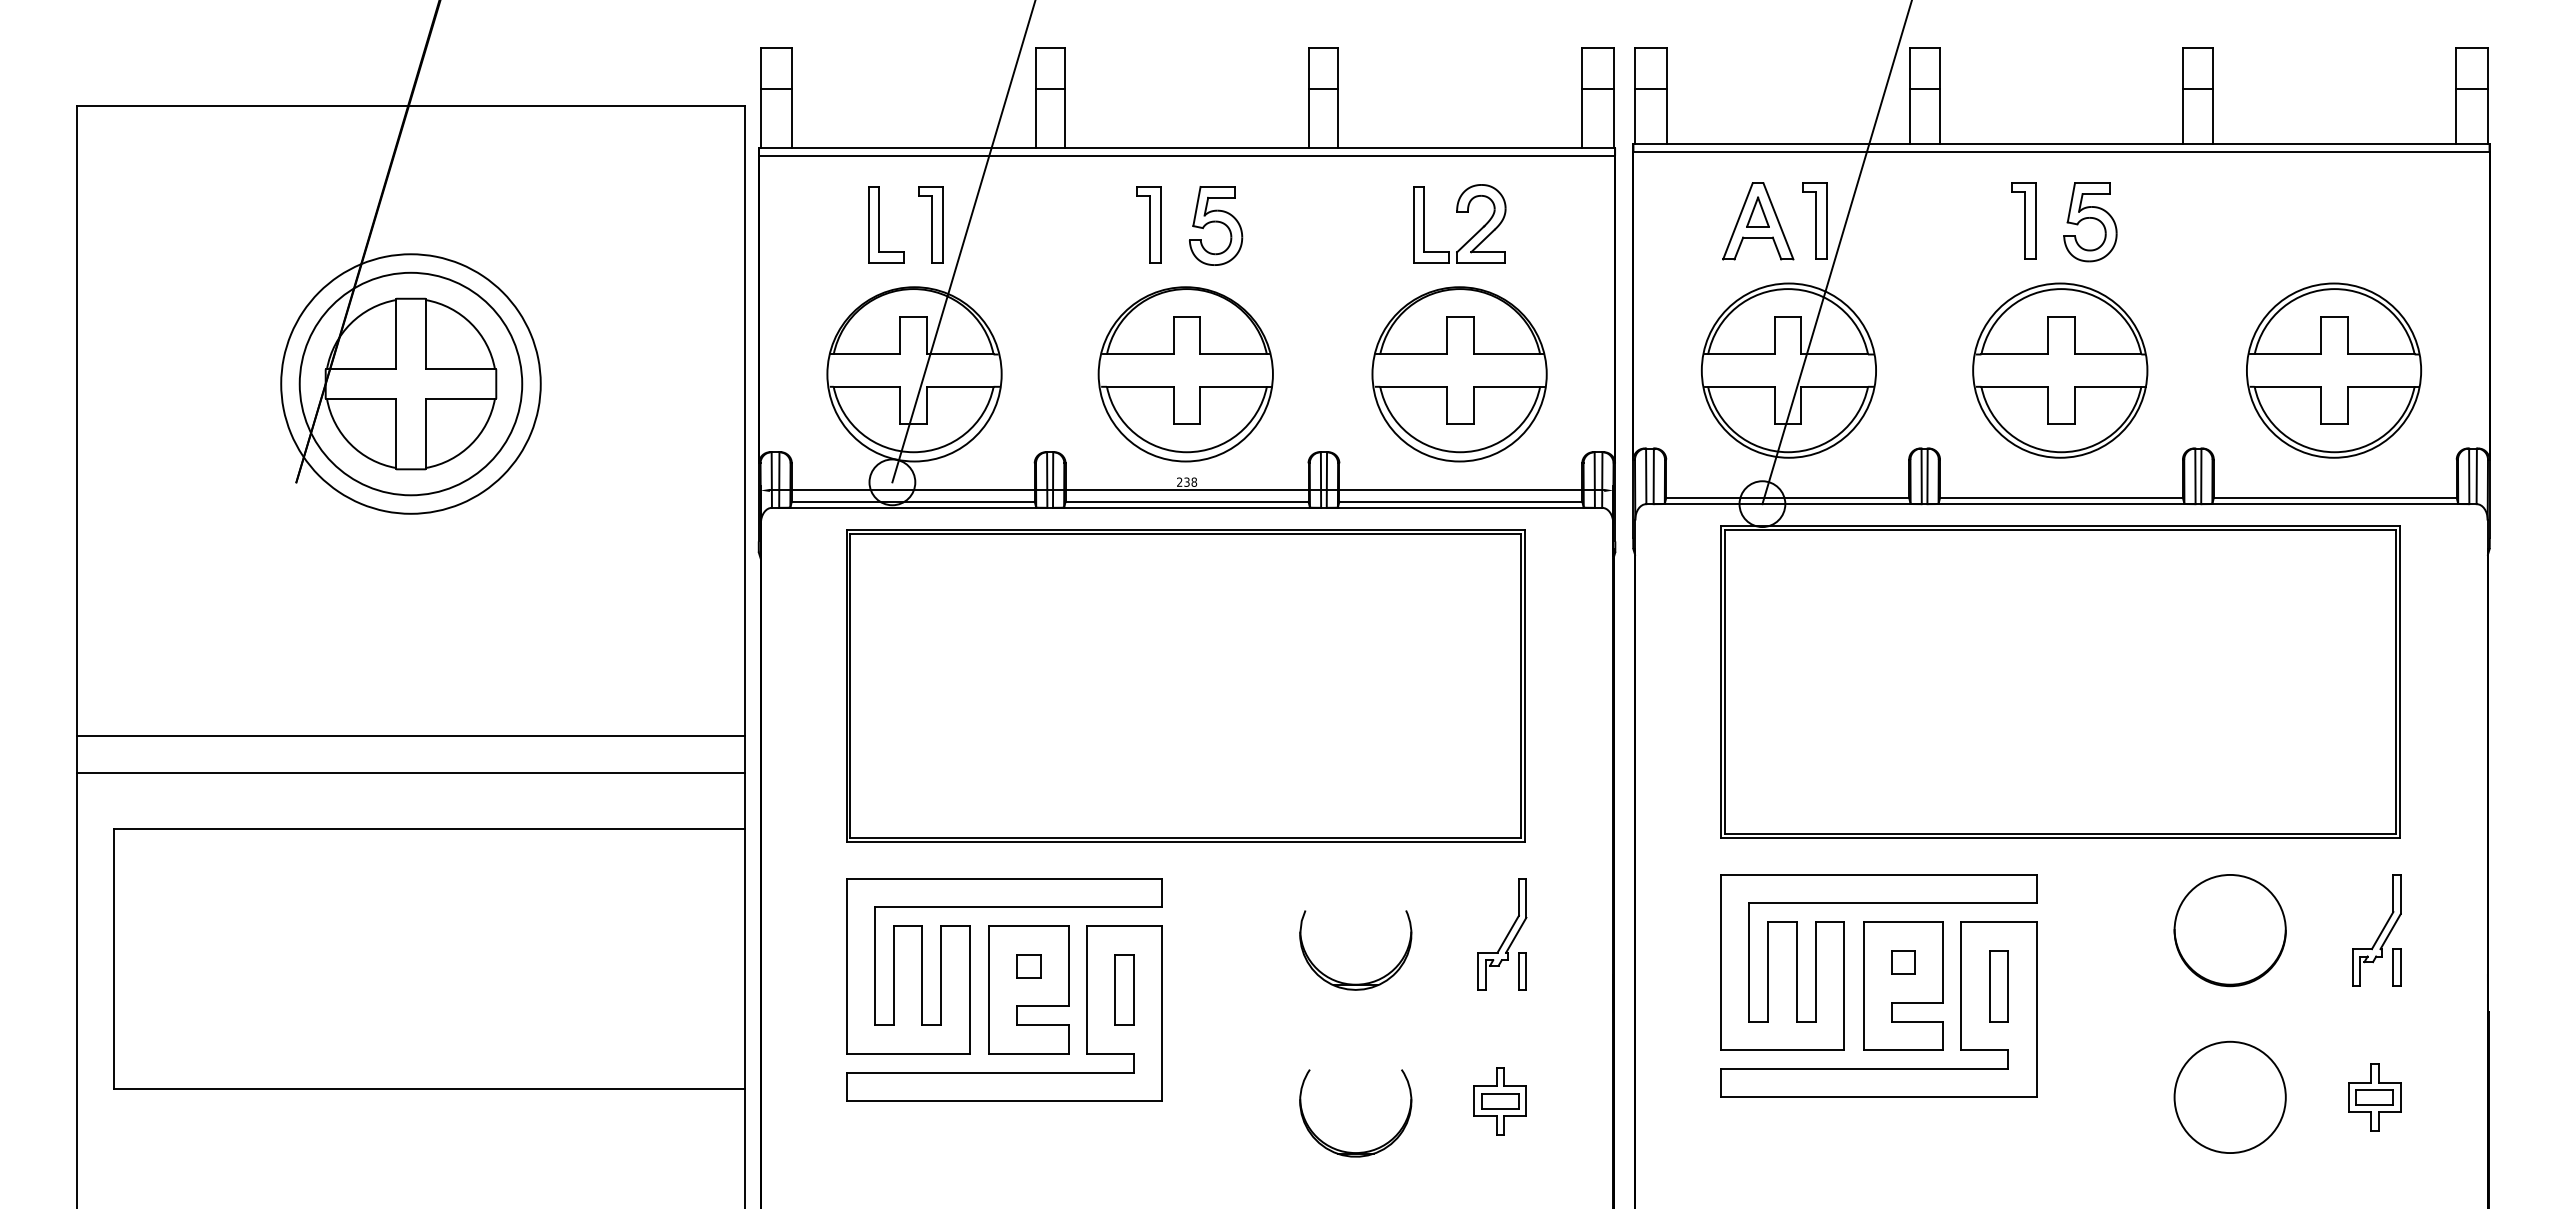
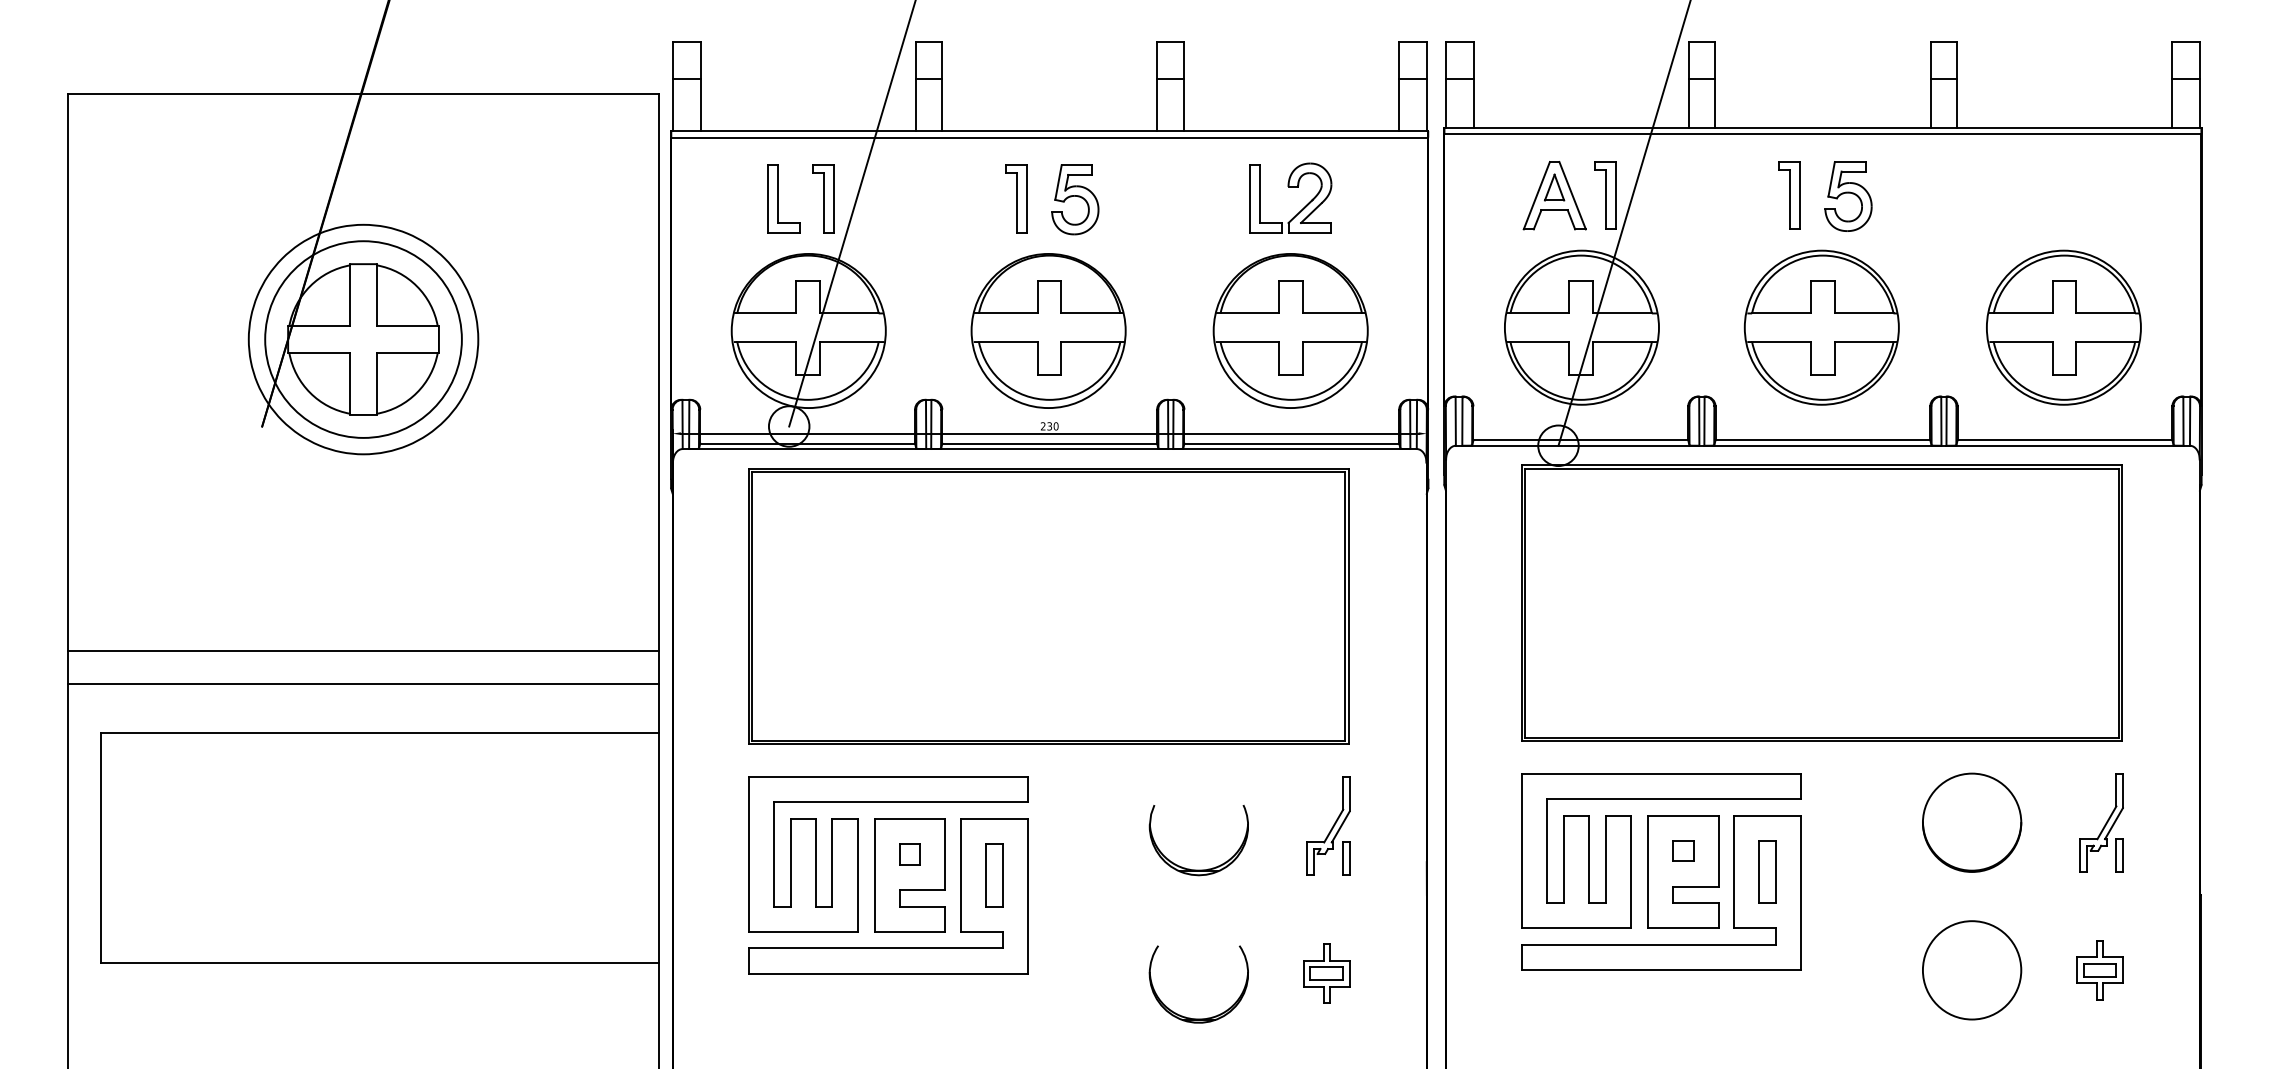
text: (1194, 481) -> (1056, 425), 238 -> 230

